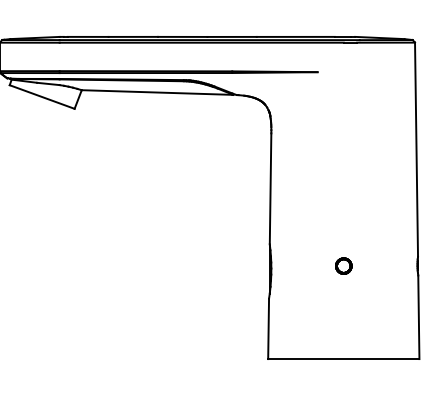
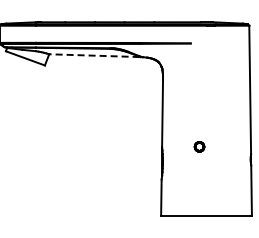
line: (155, 92) -> (93, 55), solid -> dashed
part: (343, 265) -> (199, 146), moved

